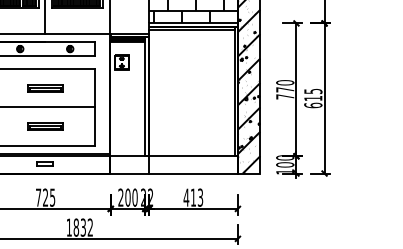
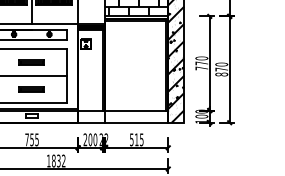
text: (313, 98) -> (221, 69), 615 -> 870
text: (45, 197) -> (31, 139), 725 -> 755
text: (193, 197) -> (136, 139), 413 -> 515

